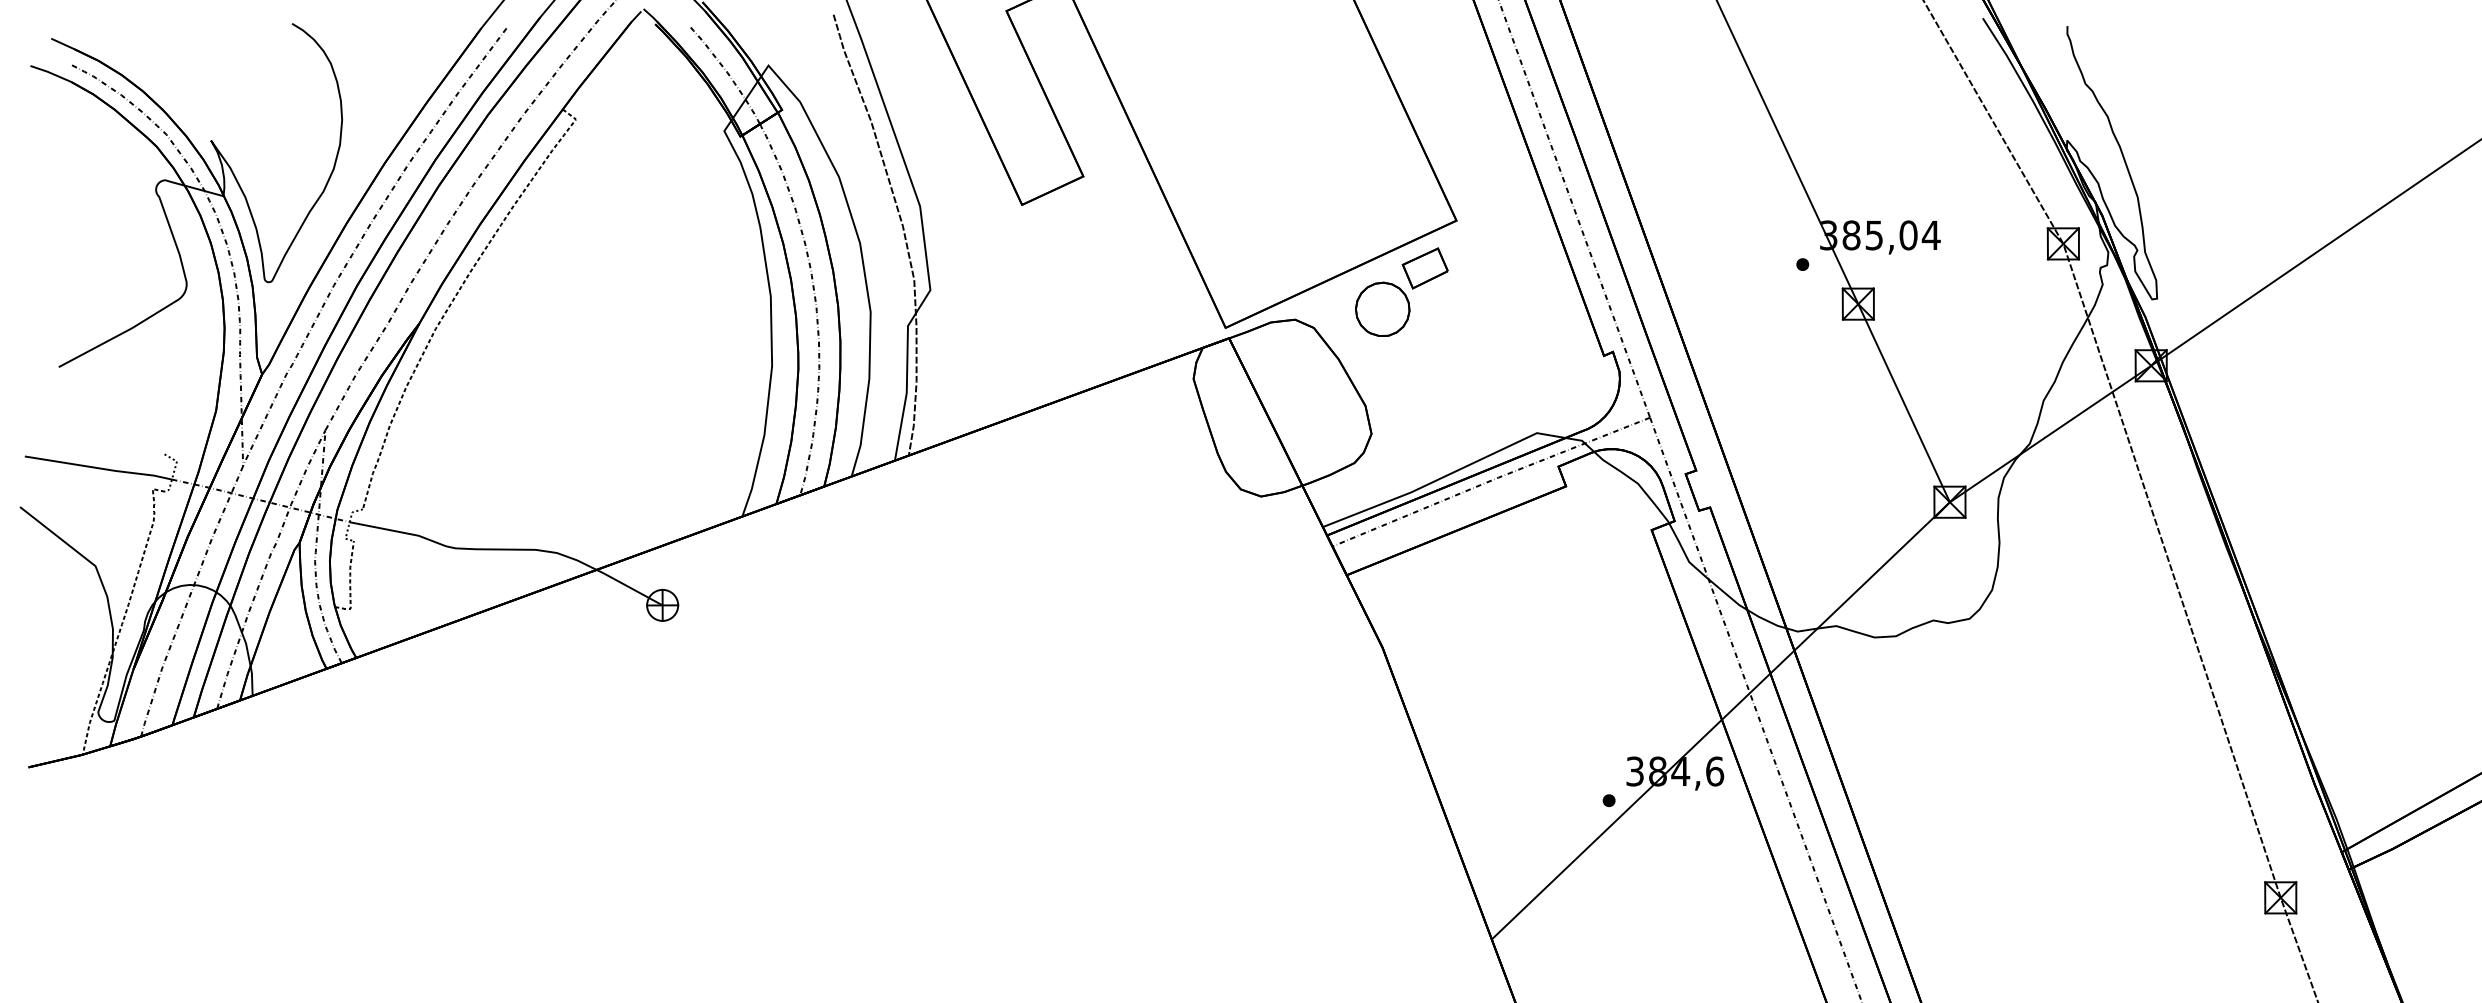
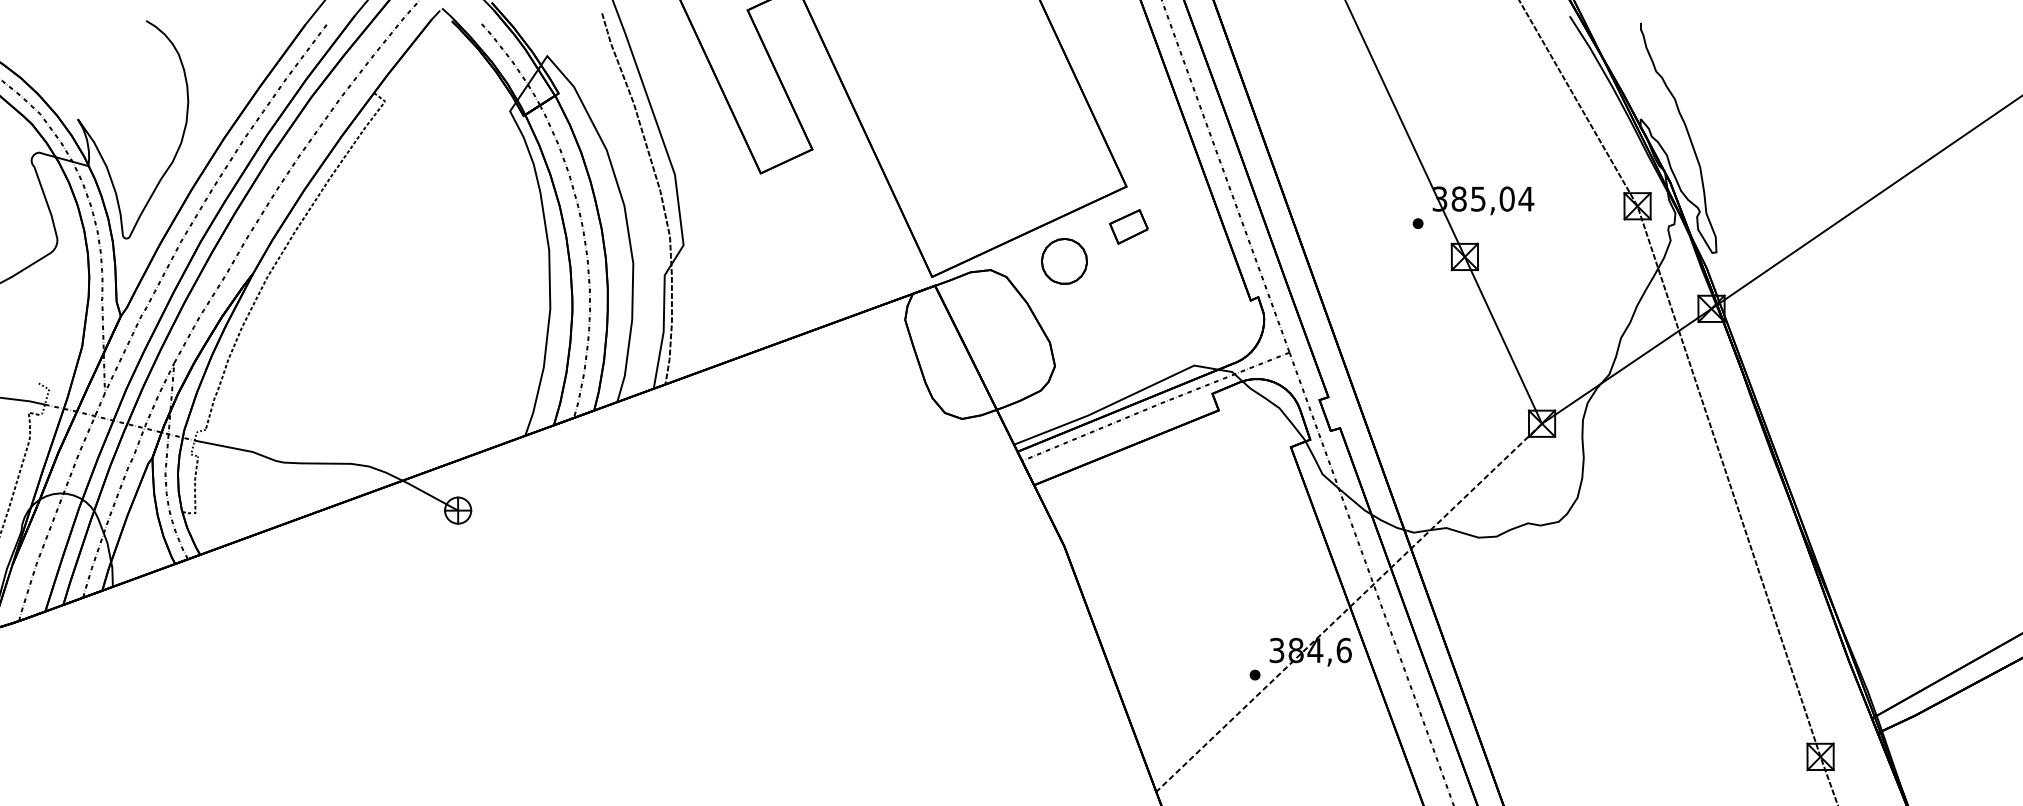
part: (1424, 268) -> (1128, 226), moved
line: (1720, 720) -> (1348, 607), solid -> dashed

